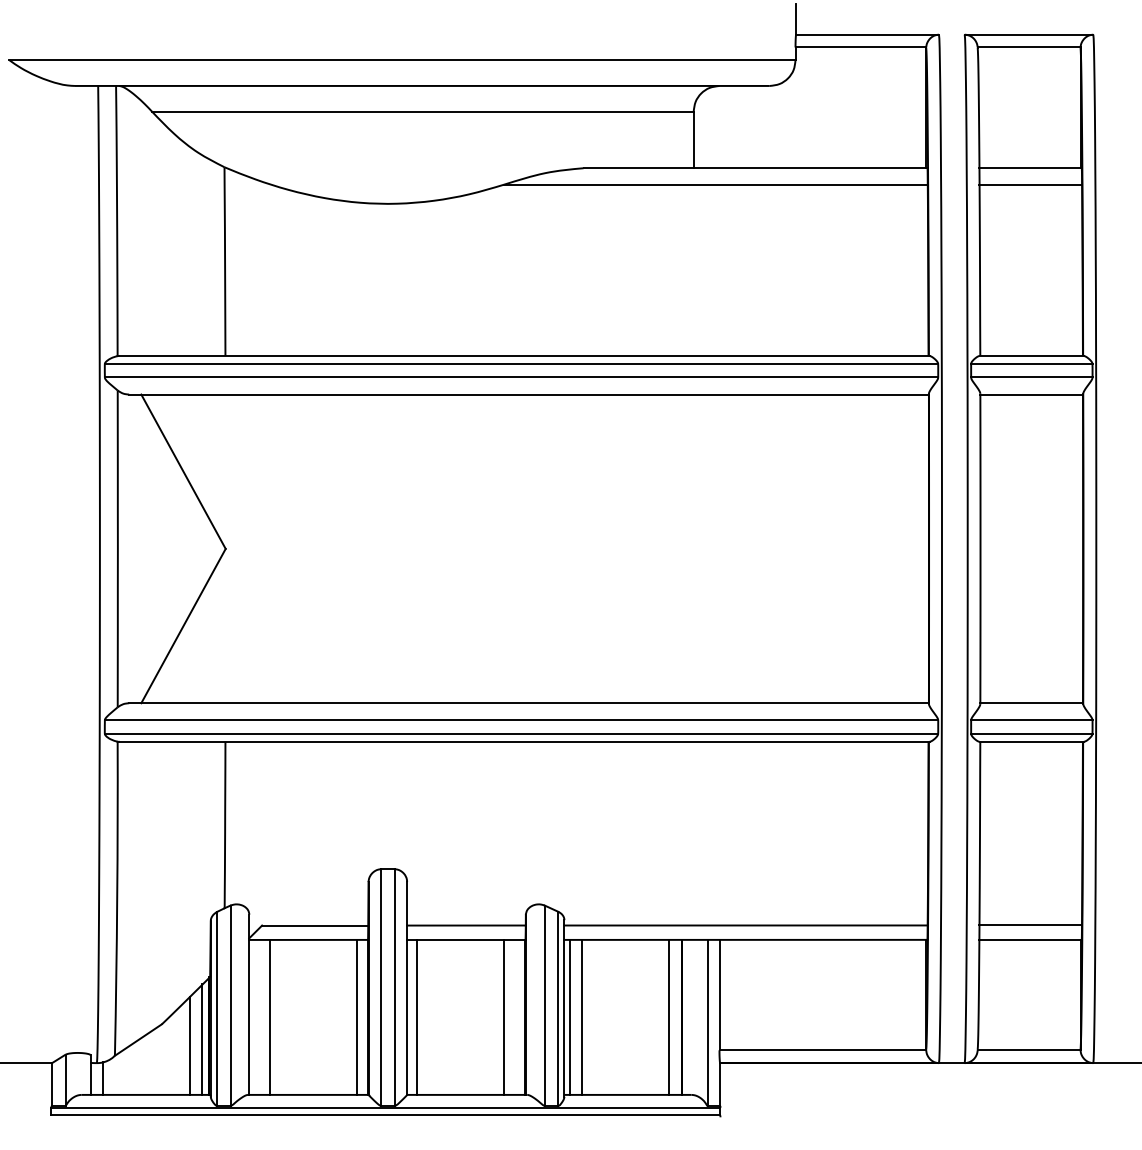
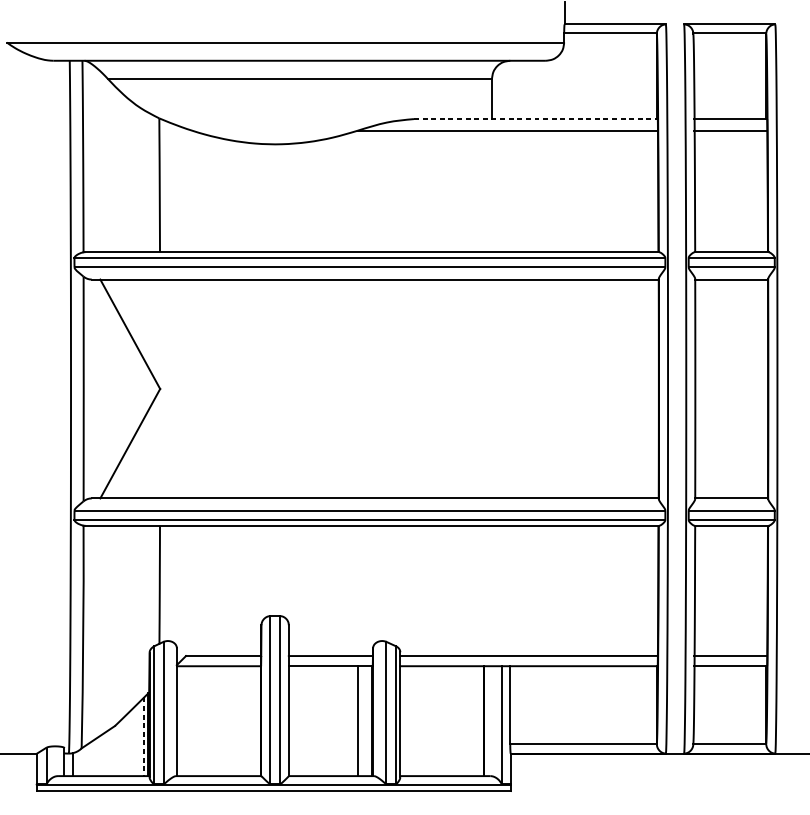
line: (755, 168) -> (535, 119), solid -> dashed
line: (269, 1016) -> (191, 720), removed
line: (356, 1016) -> (252, 720), removed
line: (417, 1016) -> (296, 720), removed
line: (569, 1016) -> (403, 720), removed
line: (582, 1016) -> (413, 720), removed
line: (668, 1016) -> (474, 720), removed
line: (202, 1039) -> (143, 736), solid -> dashed
line: (189, 1045) -> (134, 741), removed

